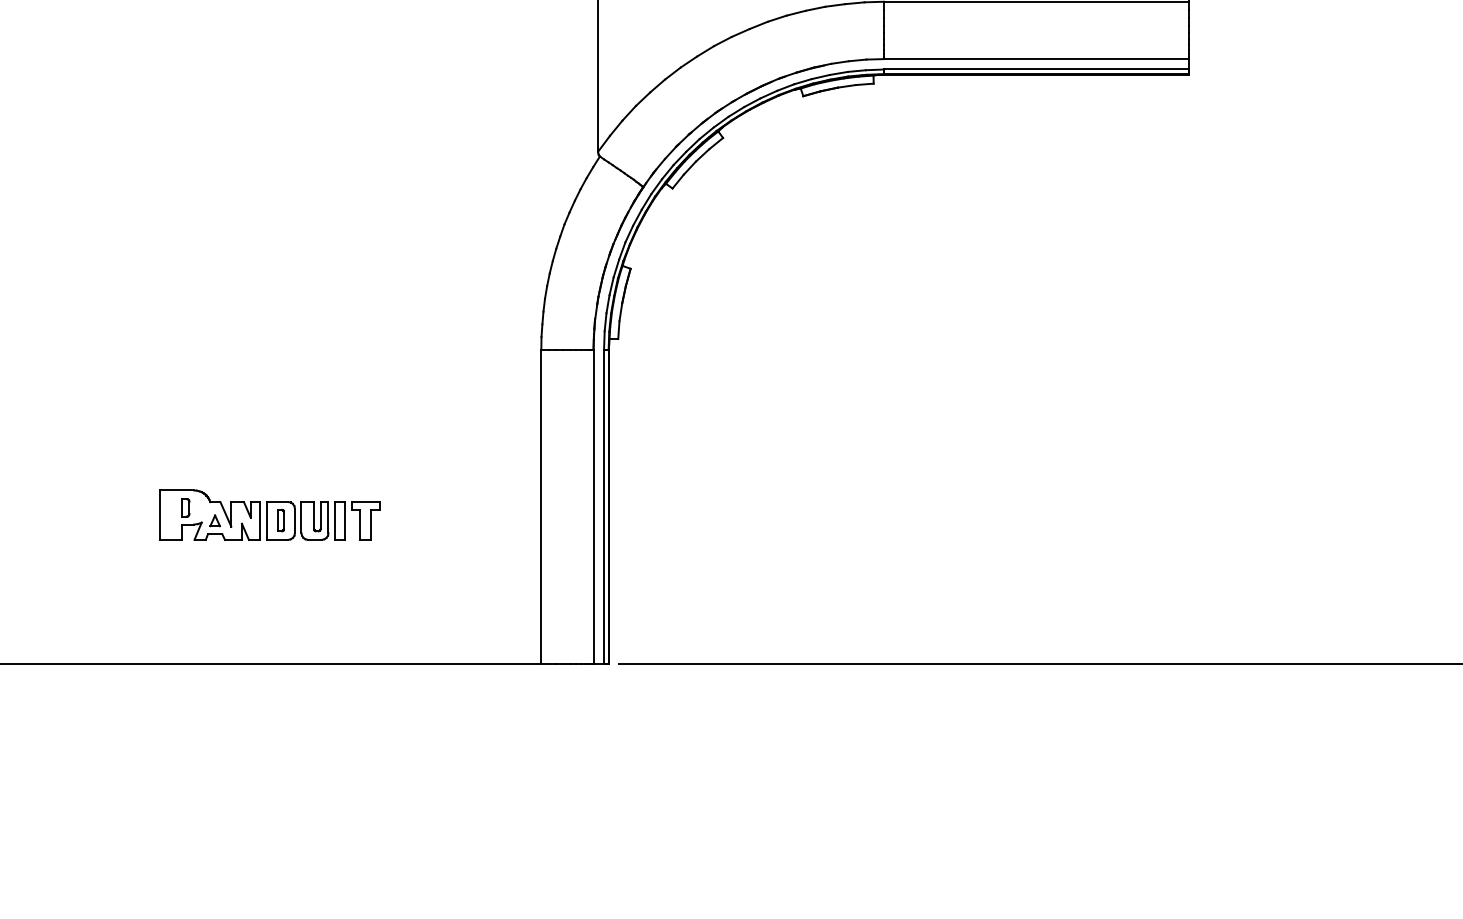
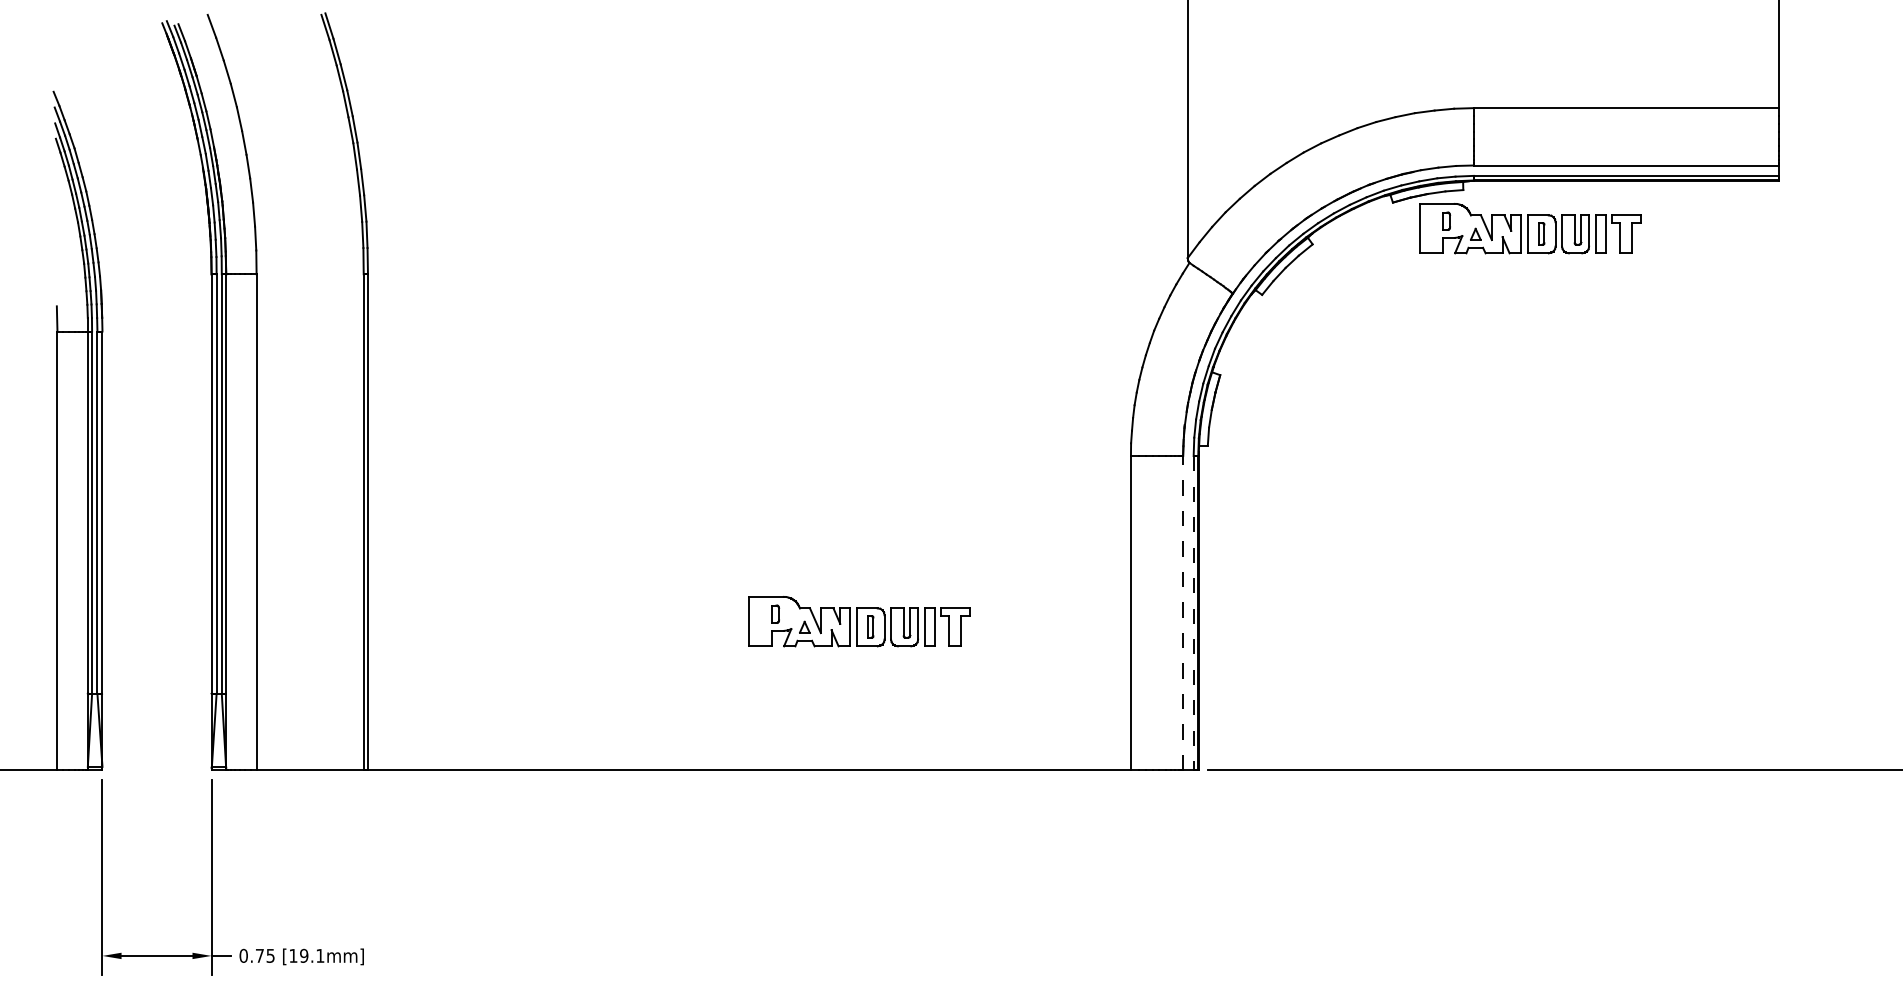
part: (940, 122) -> (1530, 228), added
line: (593, 506) -> (1183, 612), solid -> dashed
line: (603, 507) -> (1193, 613), solid -> dashed

